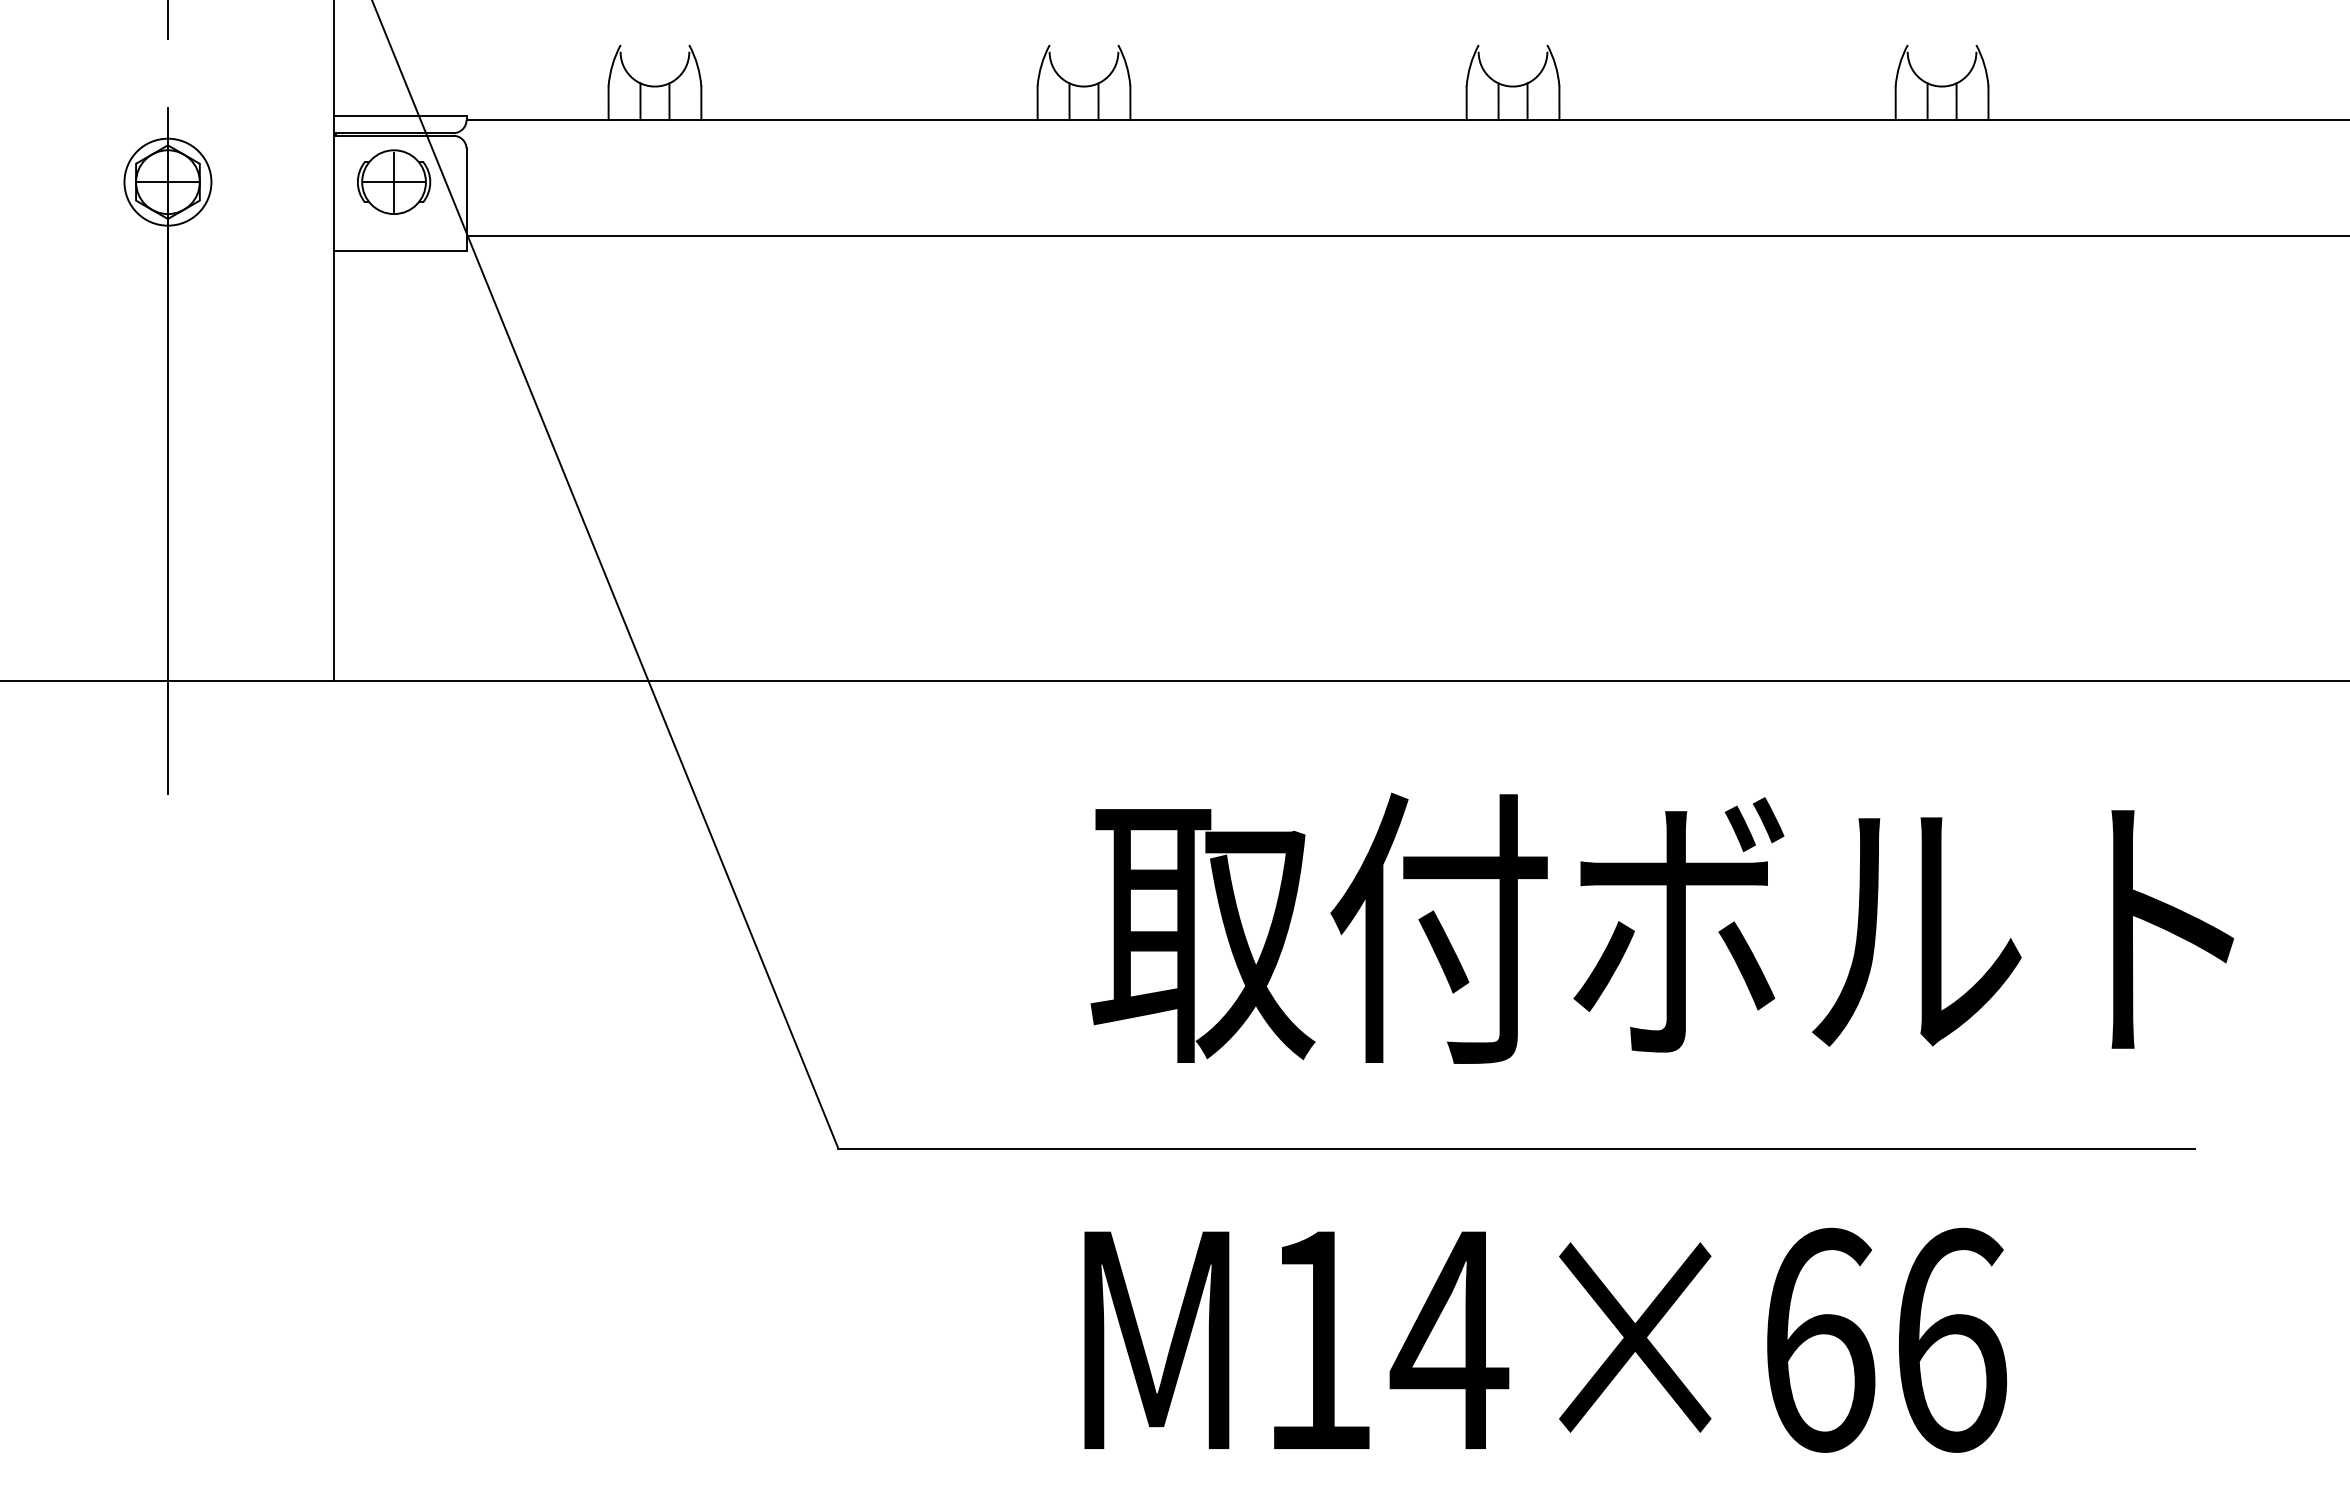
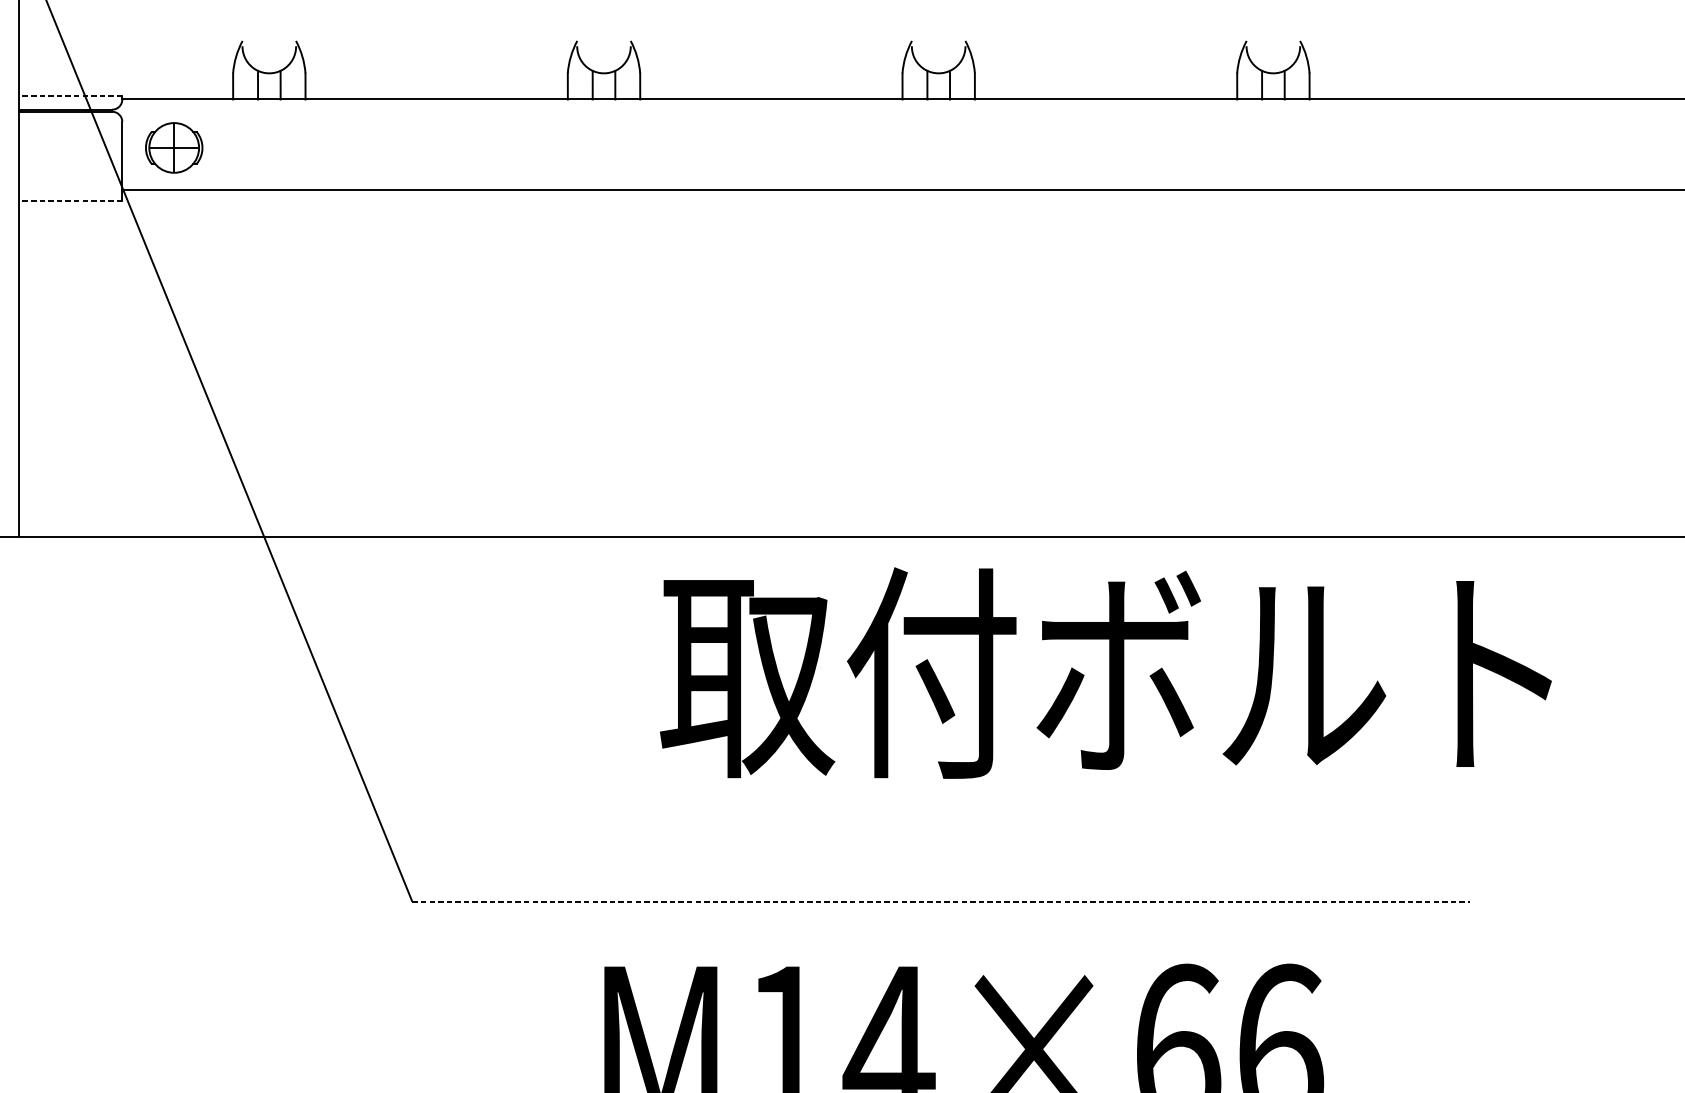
line: (399, 115) -> (70, 95), solid -> dashed
part: (394, 181) -> (174, 147), moved
line: (399, 250) -> (70, 201), solid -> dashed
text: (1662, 927) -> (1106, 672), moved
line: (1516, 1148) -> (941, 901), solid -> dashed

